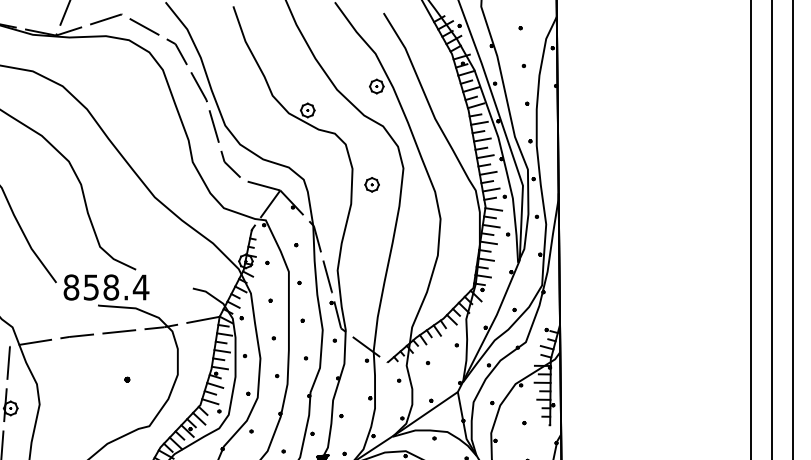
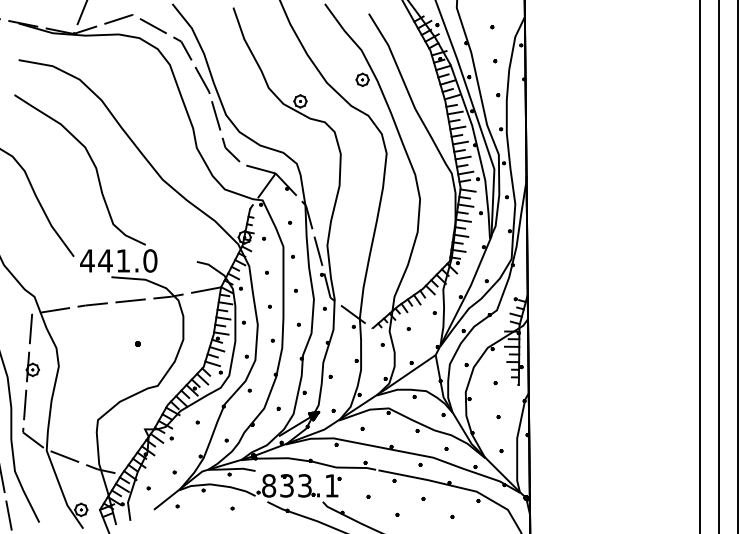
part: (372, 184) -> (358, 168), removed
text: (105, 287) -> (118, 260), 858.4 -> 441.0

